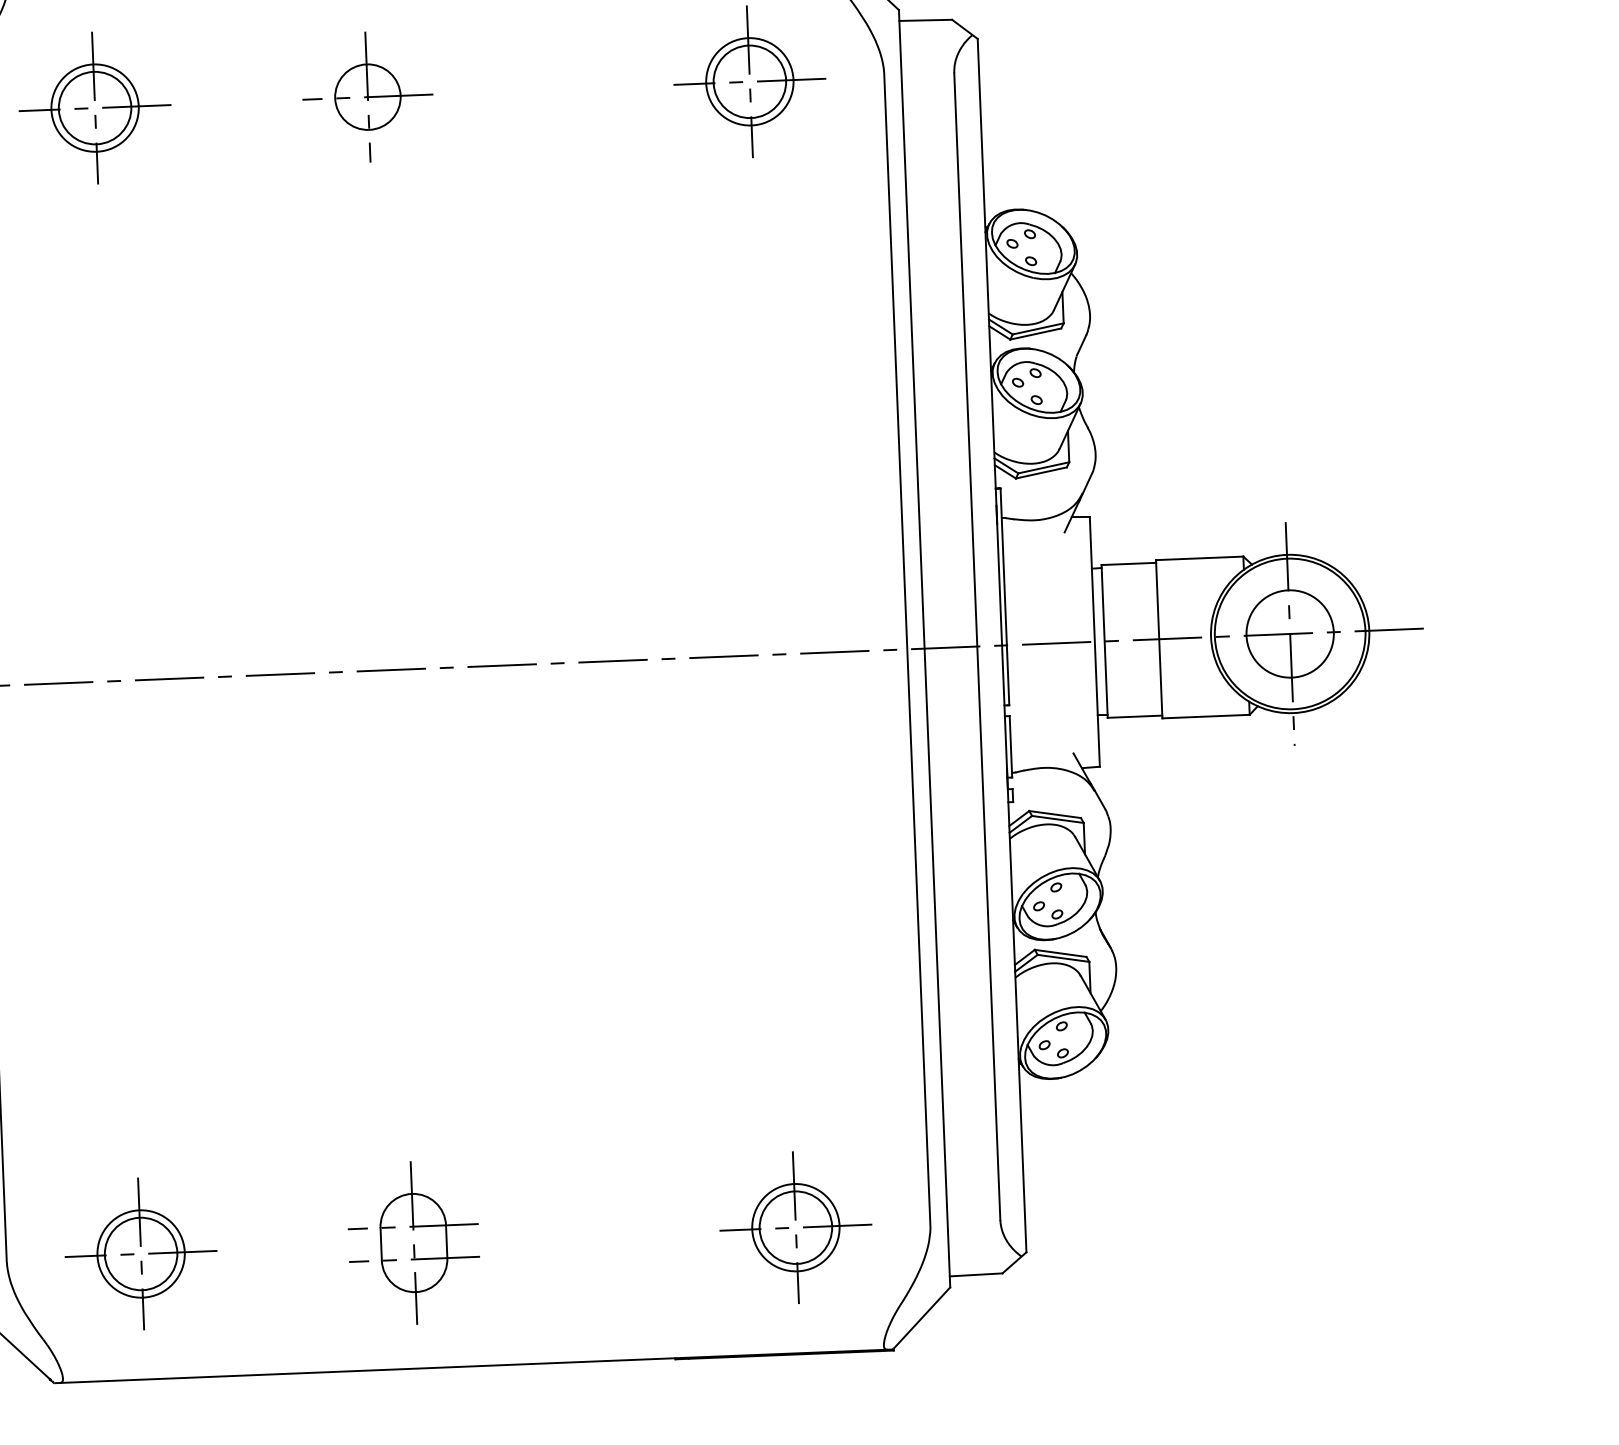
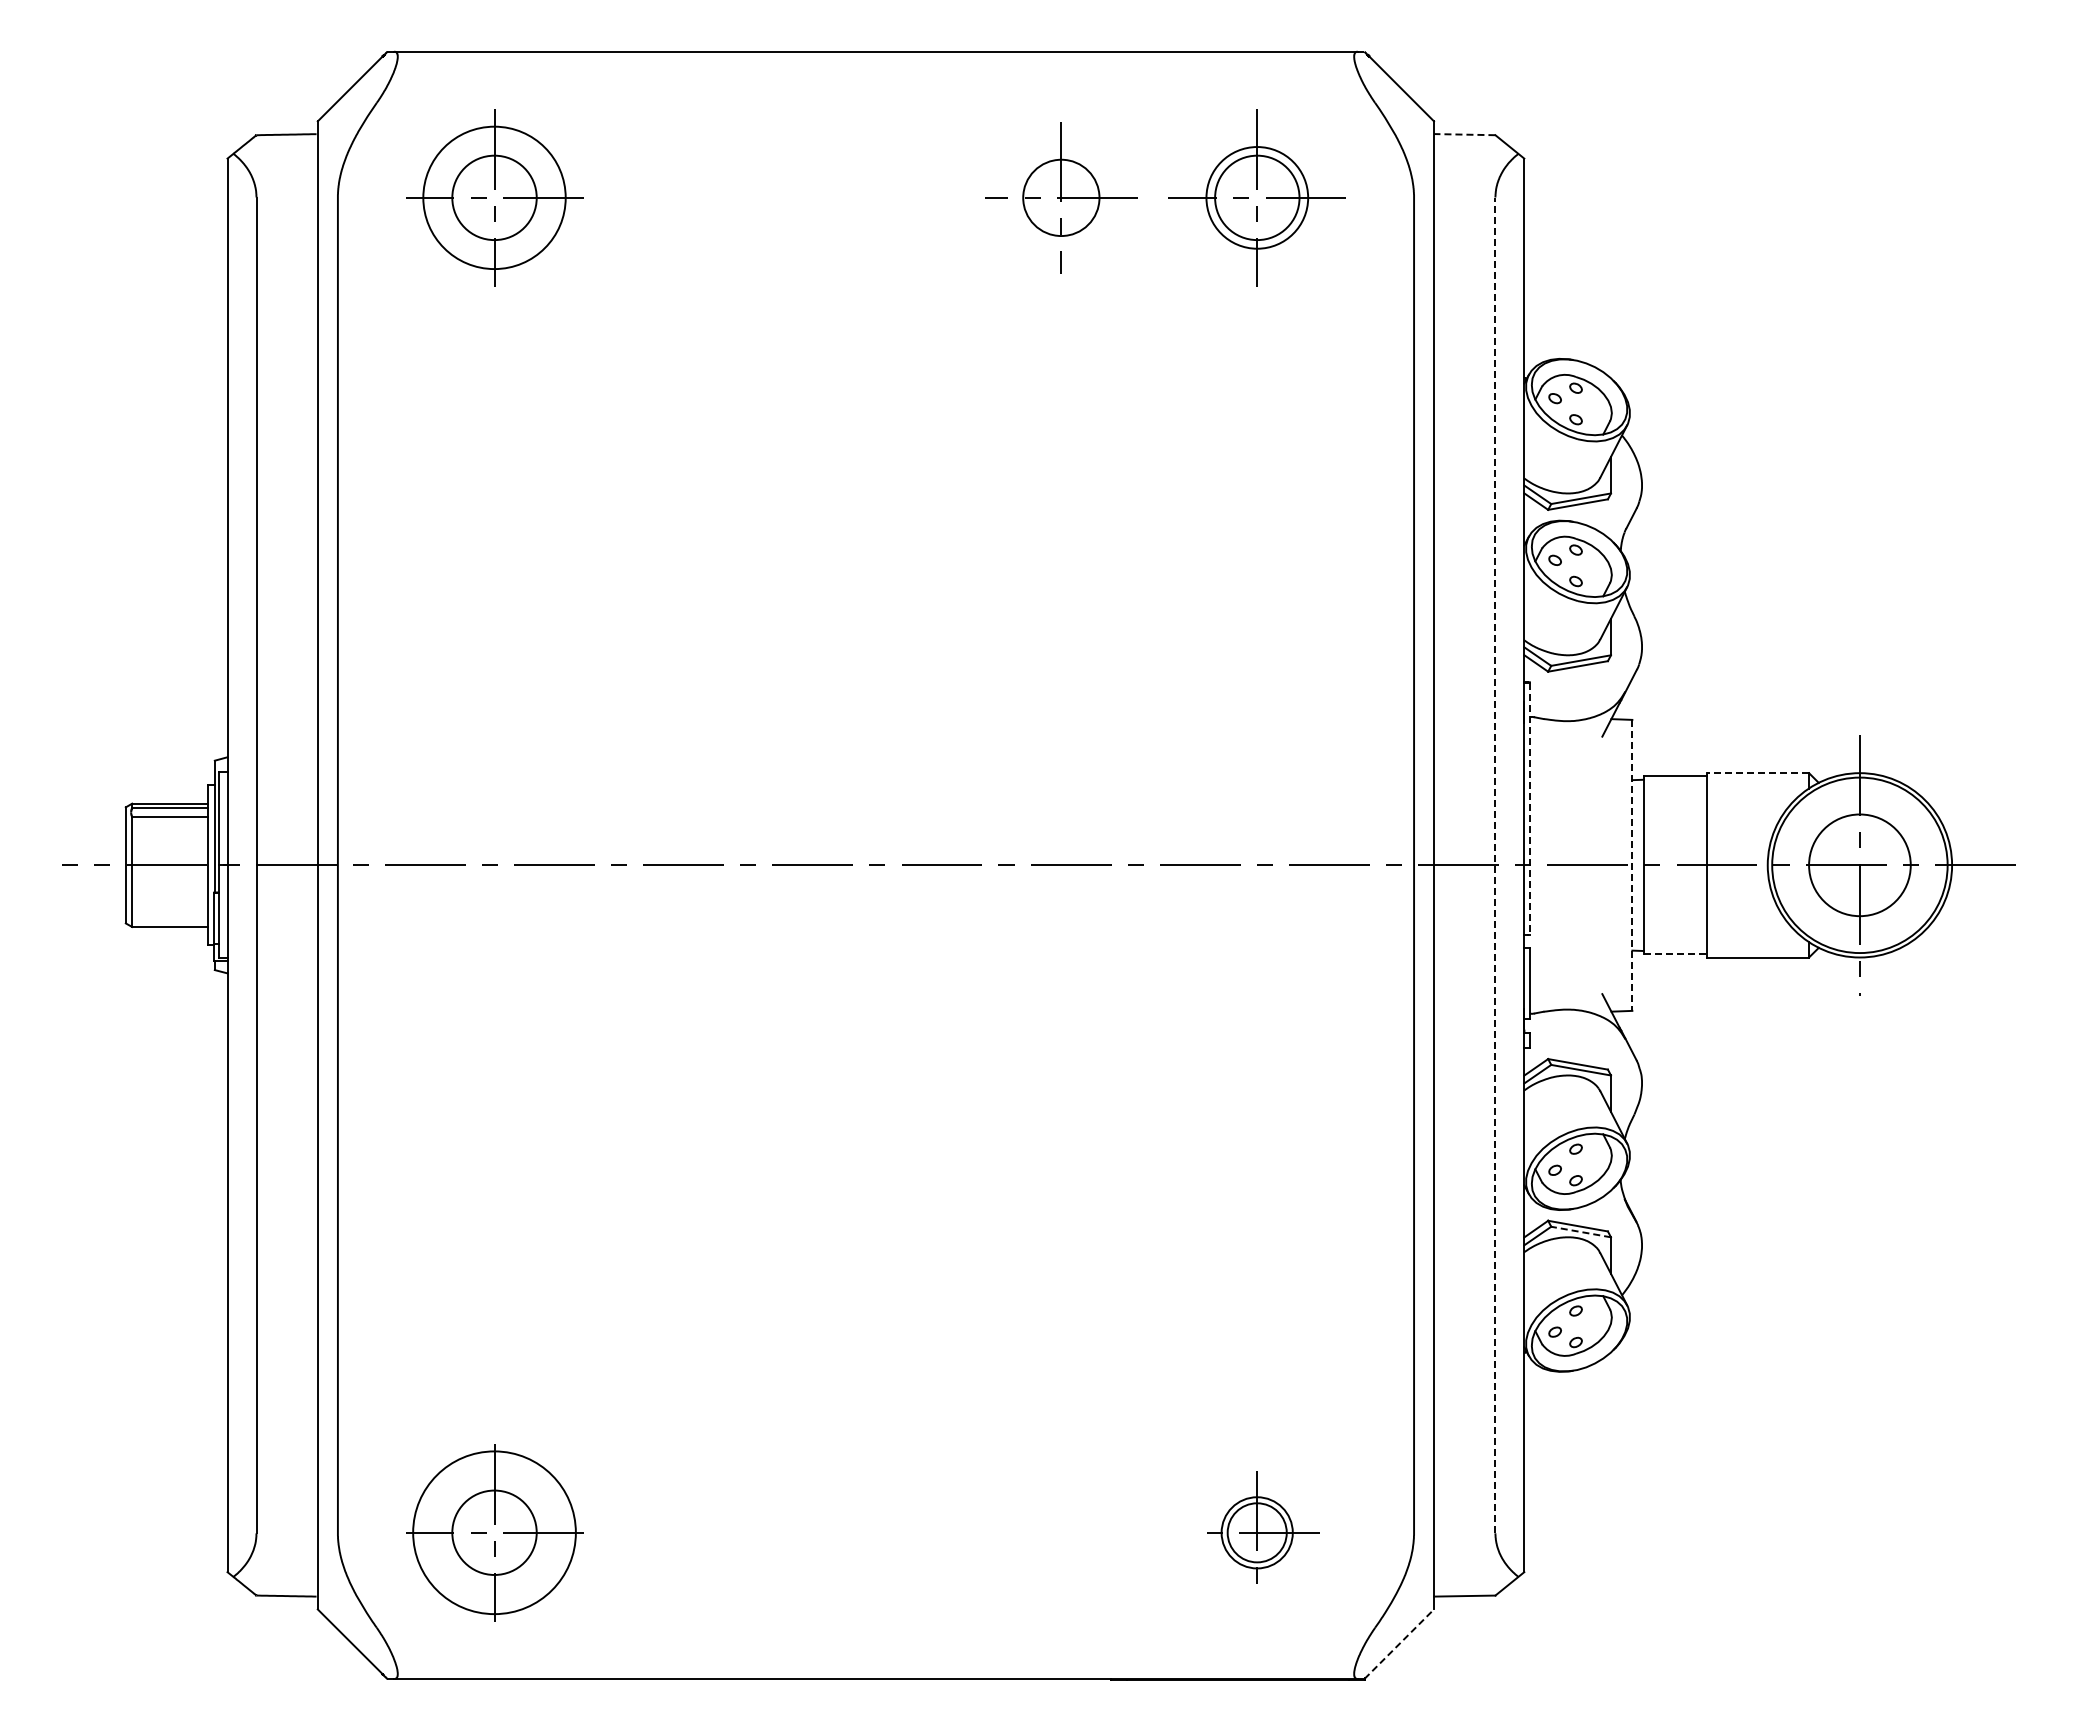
line: (925, 20) -> (1464, 134), solid -> dashed
part: (368, 96) -> (1061, 197), moved
circle: (95, 107) -> (494, 197), size x1.4
line: (1199, 558) -> (1758, 773), solid -> dashed
line: (1004, 597) -> (1529, 809), solid -> dashed
line: (1094, 641) -> (1632, 865), solid -> dashed
line: (977, 646) -> (1495, 865), solid -> dashed
line: (1134, 716) -> (1675, 954), solid -> dashed
line: (1062, 957) -> (1580, 1231), solid -> dashed
part: (795, 1227) -> (1256, 1532), size x0.7
part: (414, 1242) -> (812, 1532), removed
circle: (141, 1253) -> (494, 1532), size x1.6
line: (921, 1317) -> (1399, 1643), solid -> dashed

